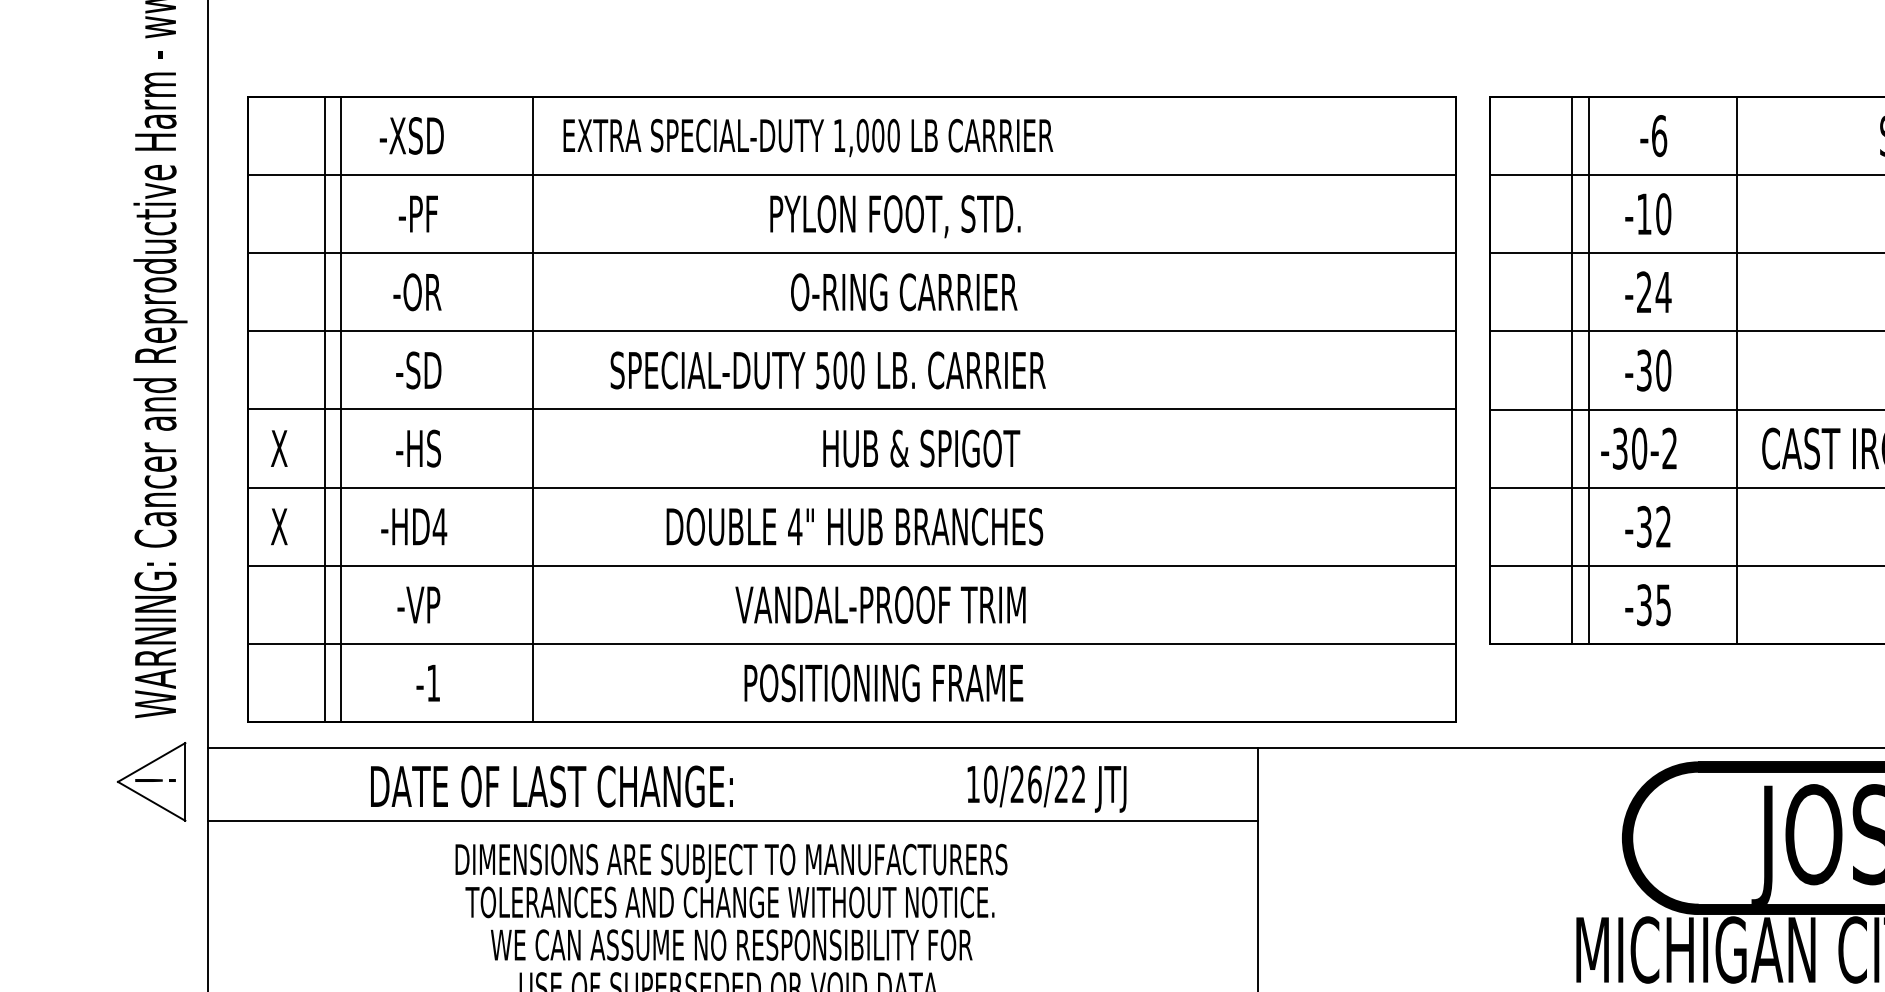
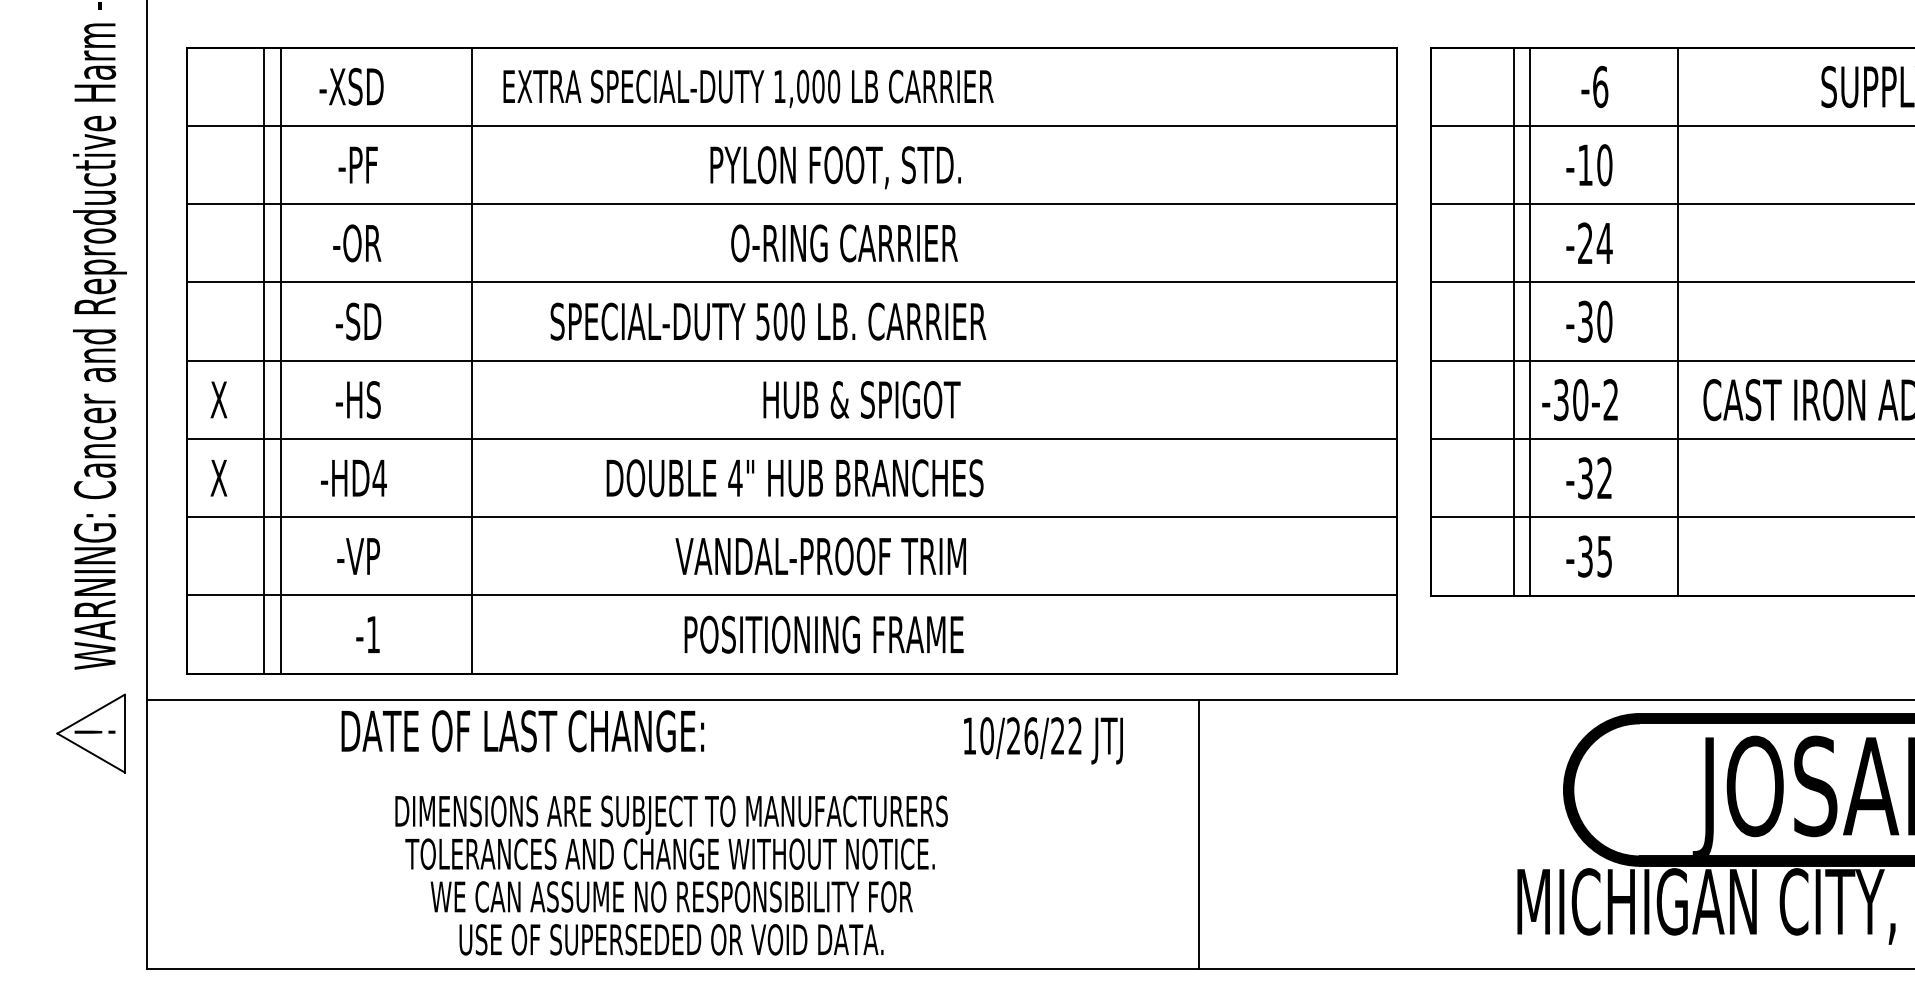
text: (551, 786) -> (522, 731), moved
text: (1047, 788) -> (1043, 740), moved
line: (733, 821) -> (673, 773), removed

